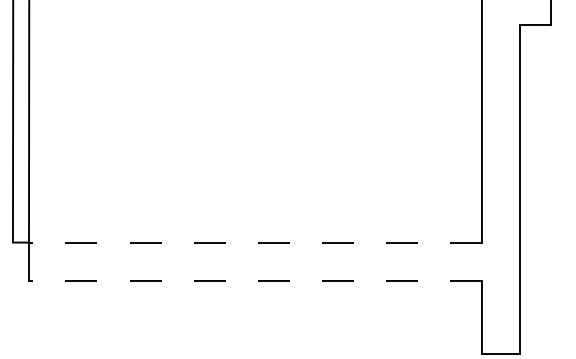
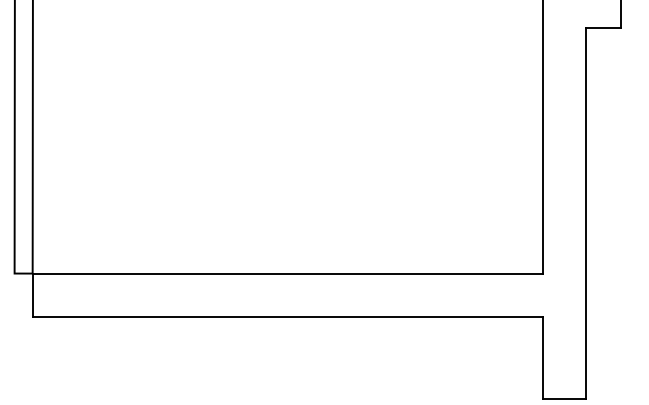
line: (255, 242) -> (287, 273), dashed -> solid
line: (255, 281) -> (287, 317), dashed -> solid

